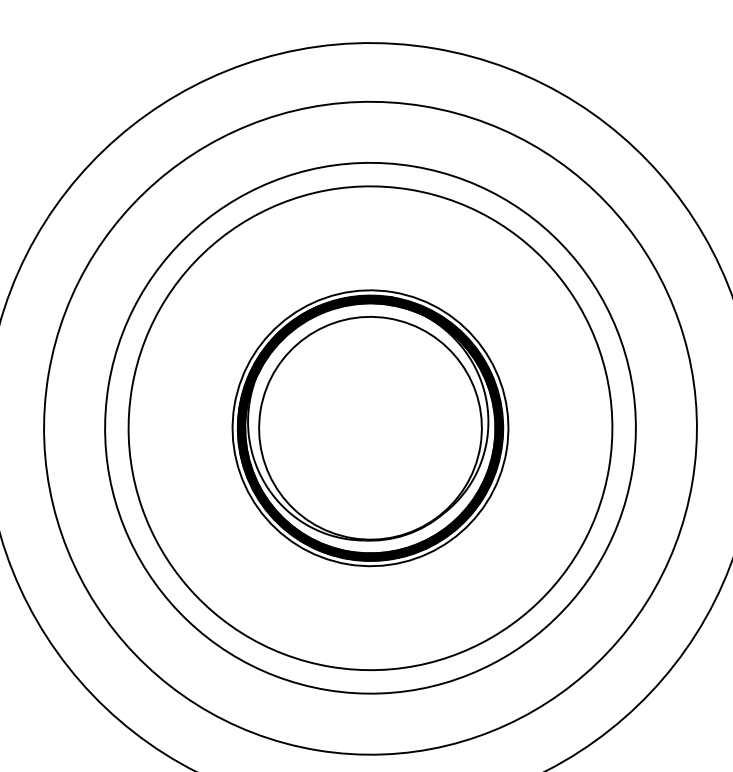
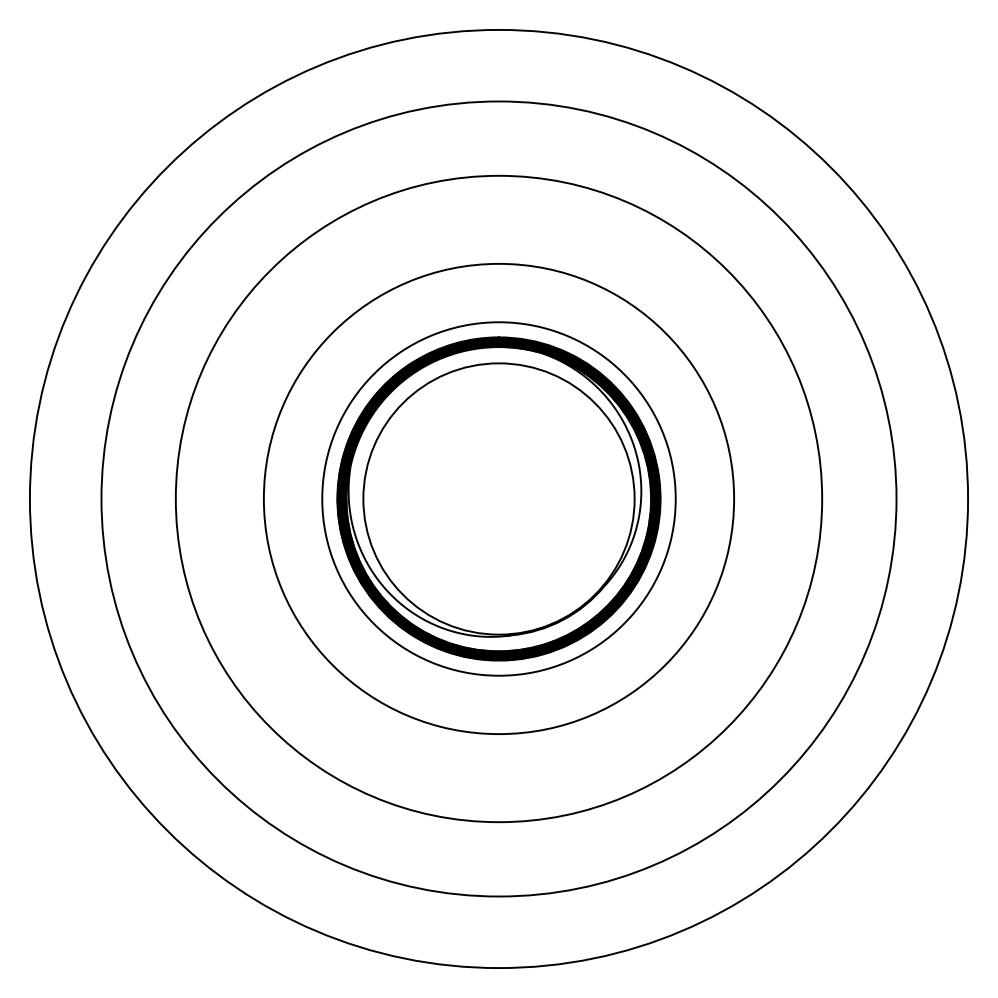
circle: (370, 427) -> (498, 498), size x0.6
circle: (370, 427) -> (498, 498), size x1.4

